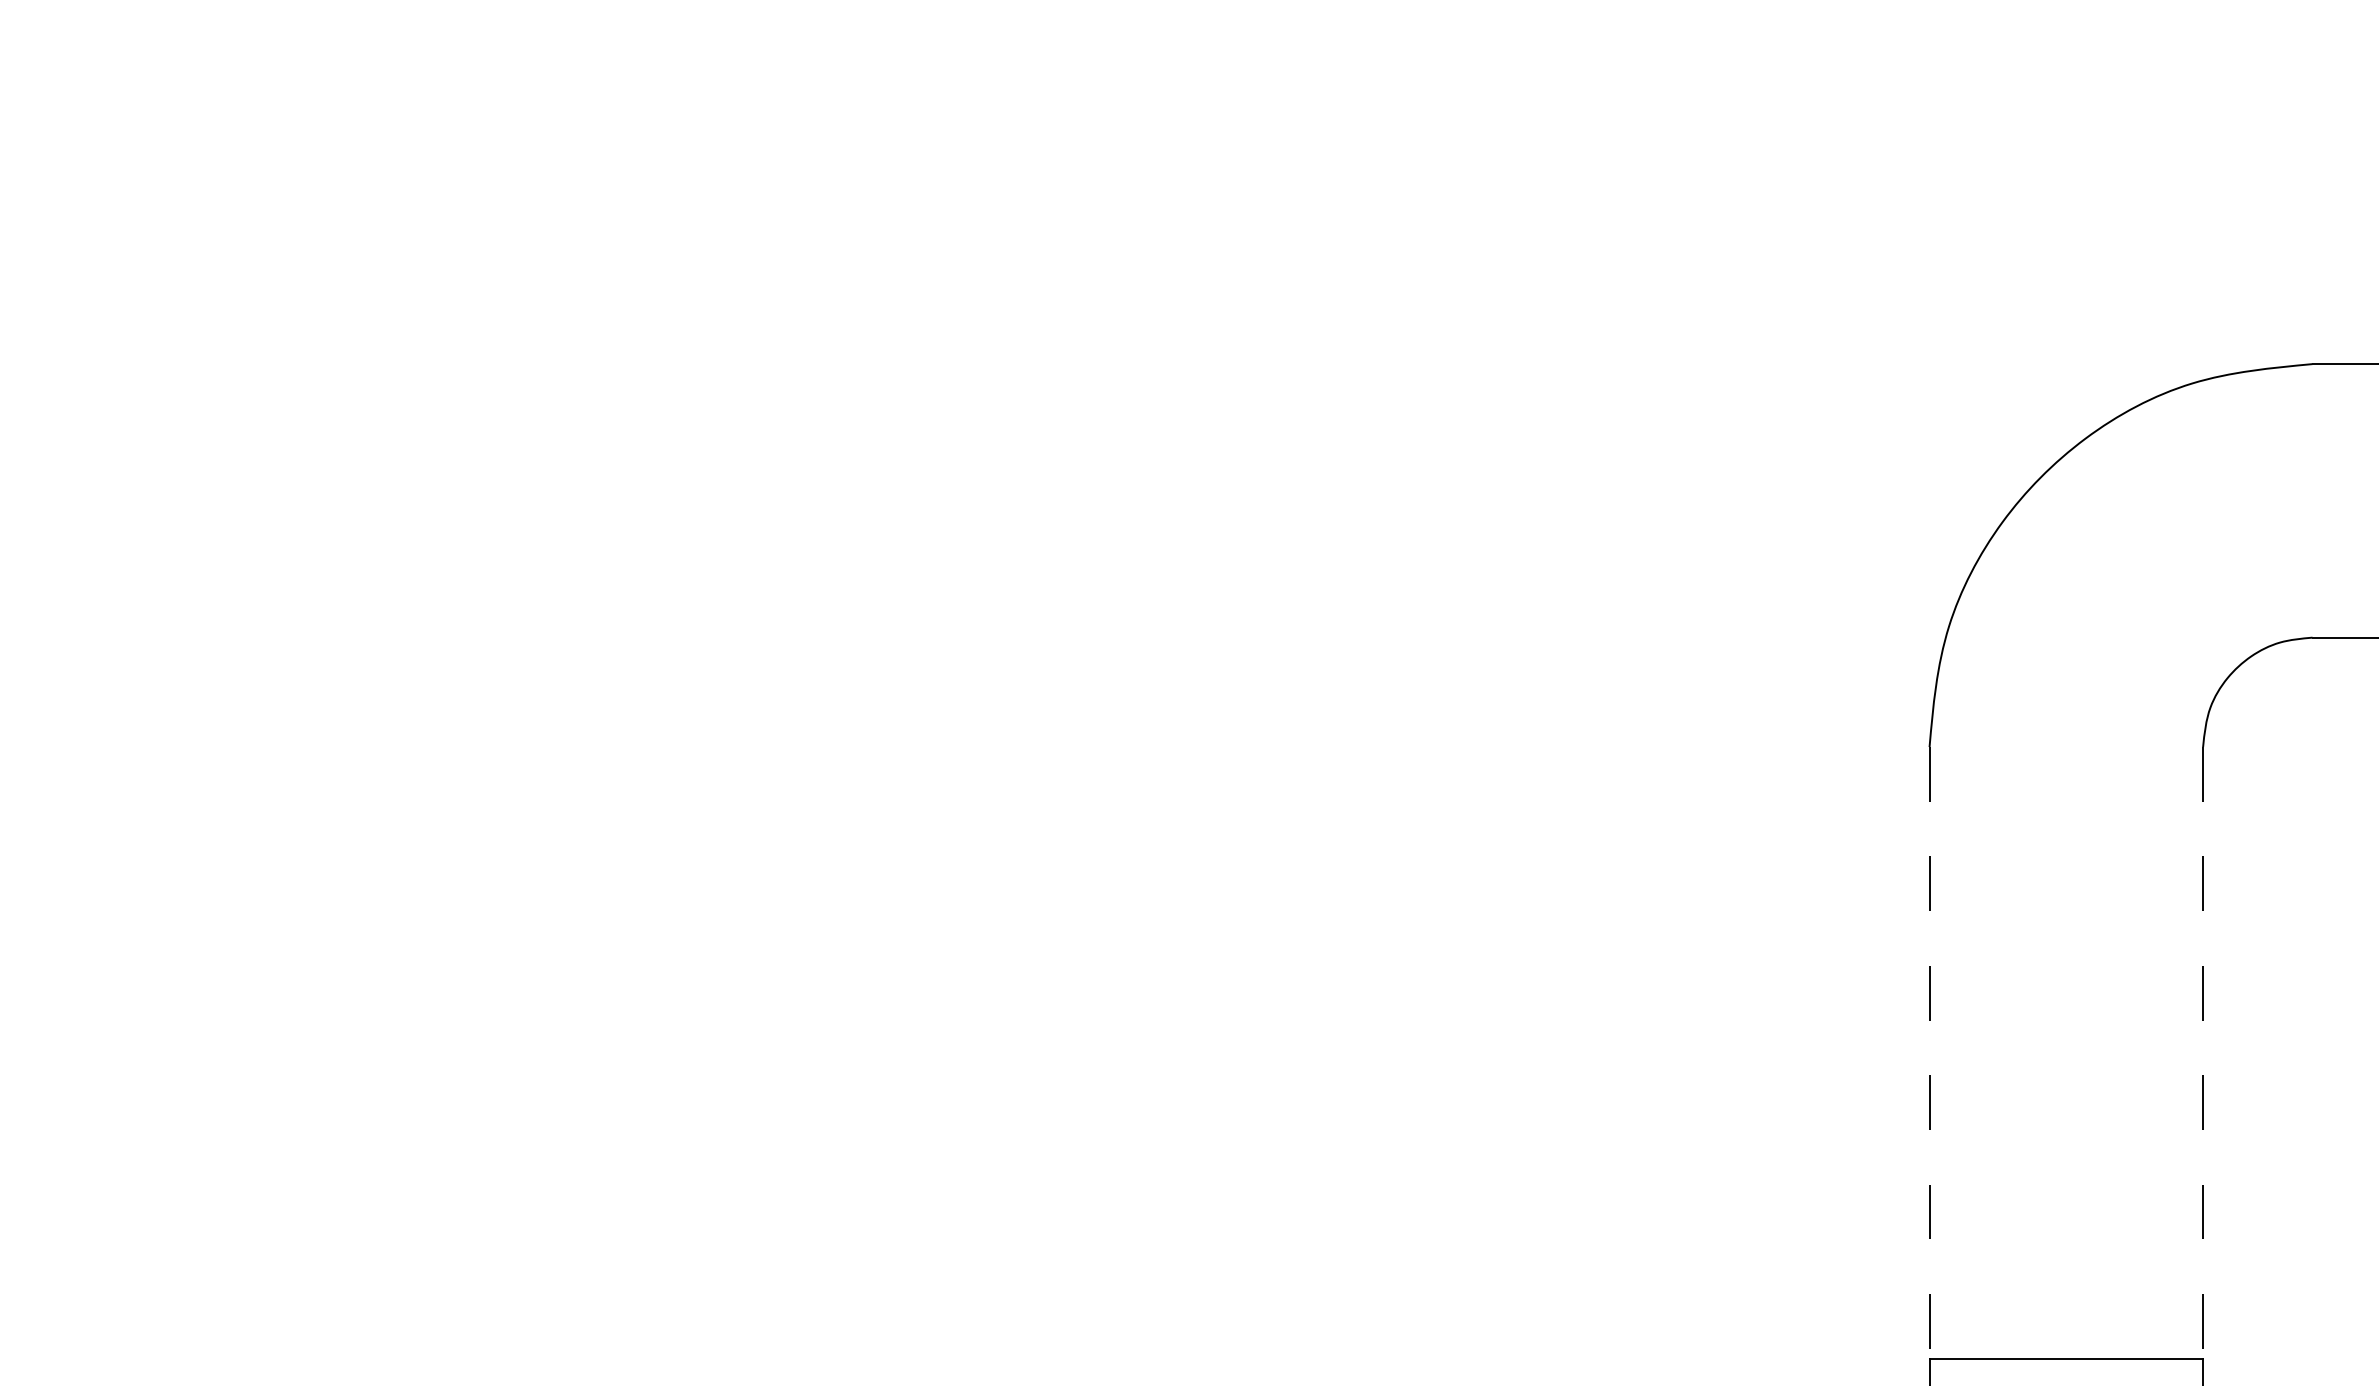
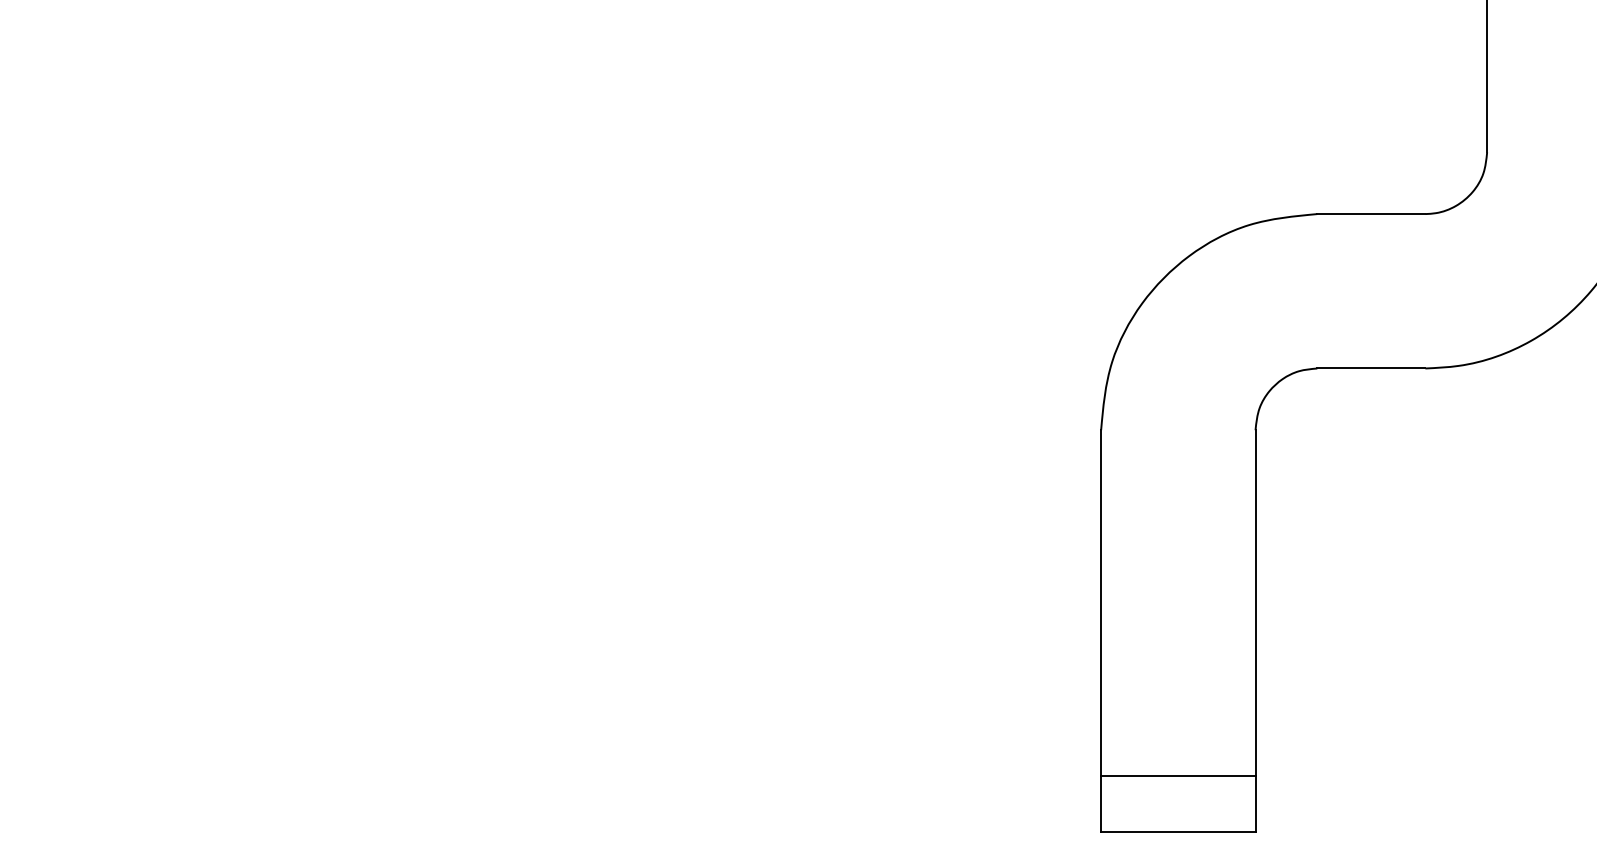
line: (1930, 1052) -> (1101, 602), dashed -> solid
line: (2203, 1052) -> (1255, 602), dashed -> solid

